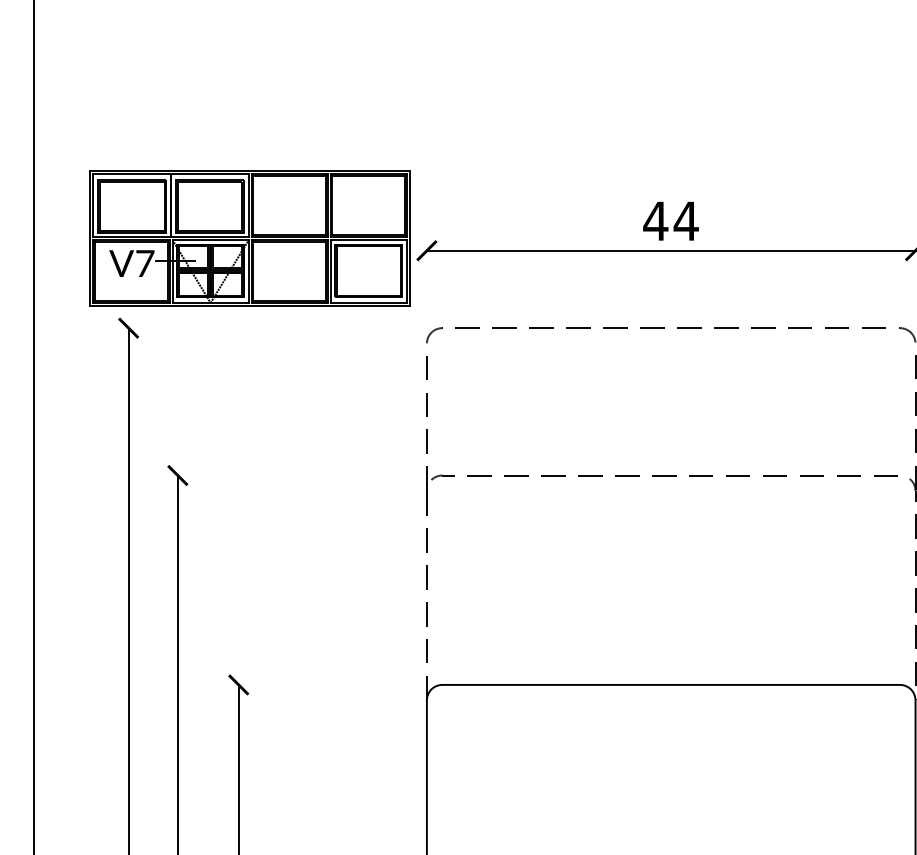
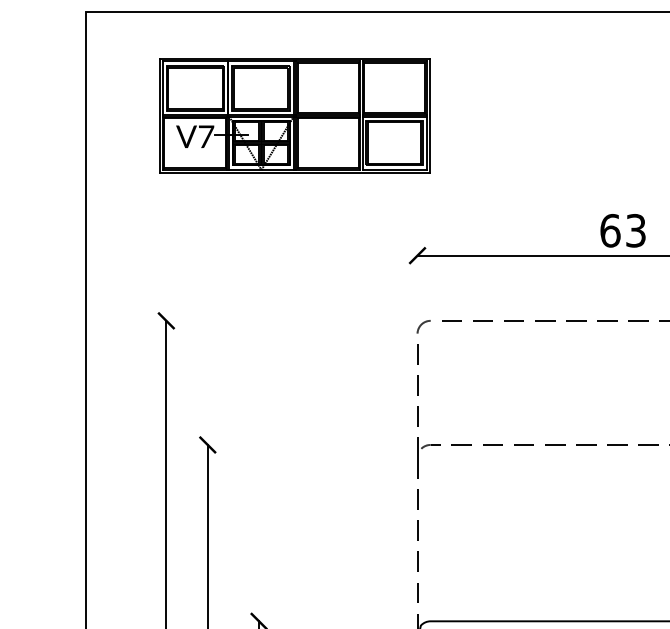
text: (670, 221) -> (622, 231), 44 -> 63
part: (249, 238) -> (294, 115), moved

